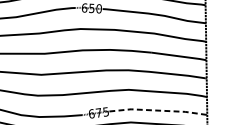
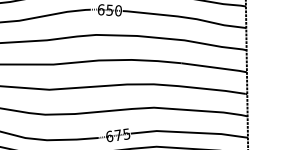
line: (158, 110) -> (189, 132), dashed -> solid

